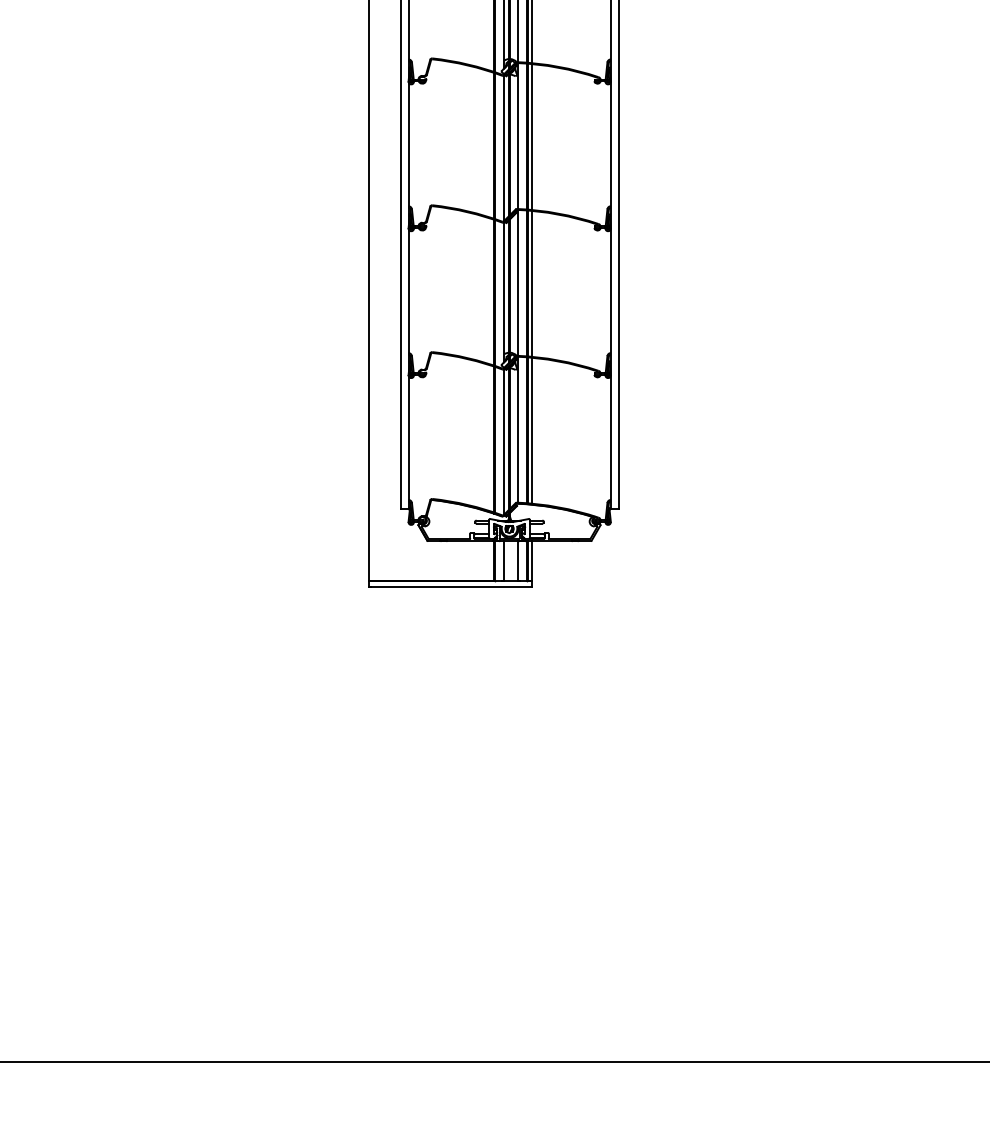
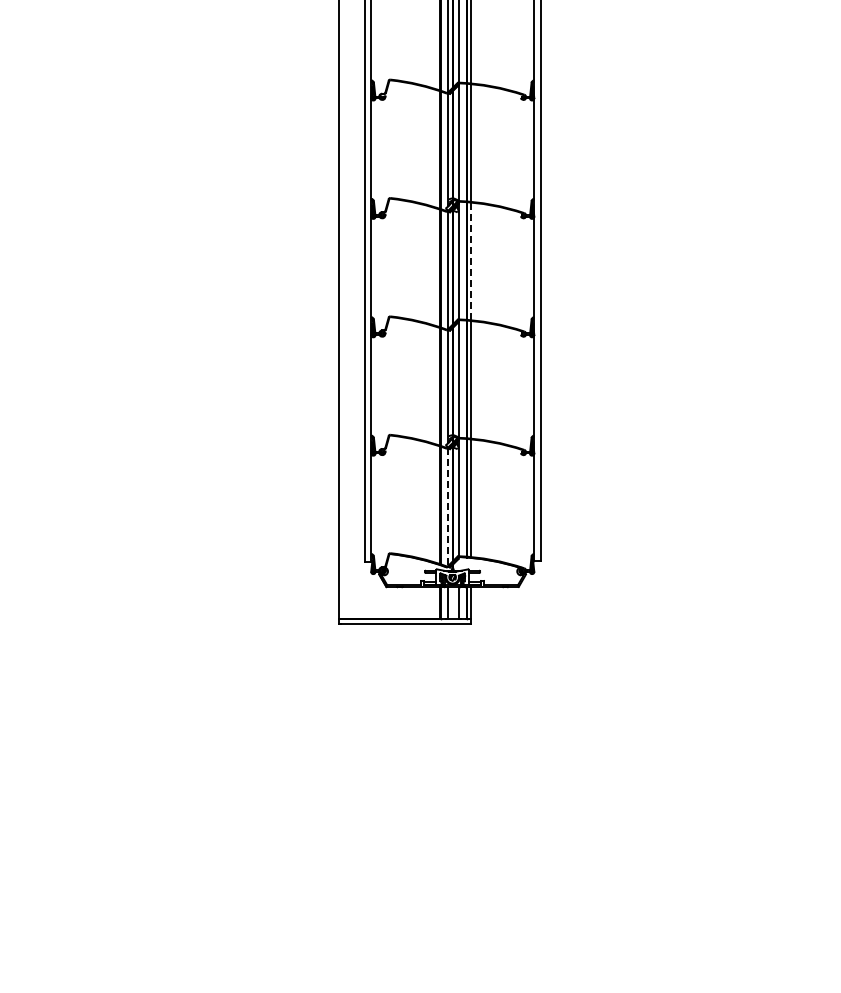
line: (532, 137) -> (471, 261), solid -> dashed
line: (504, 442) -> (448, 507), solid -> dashed

